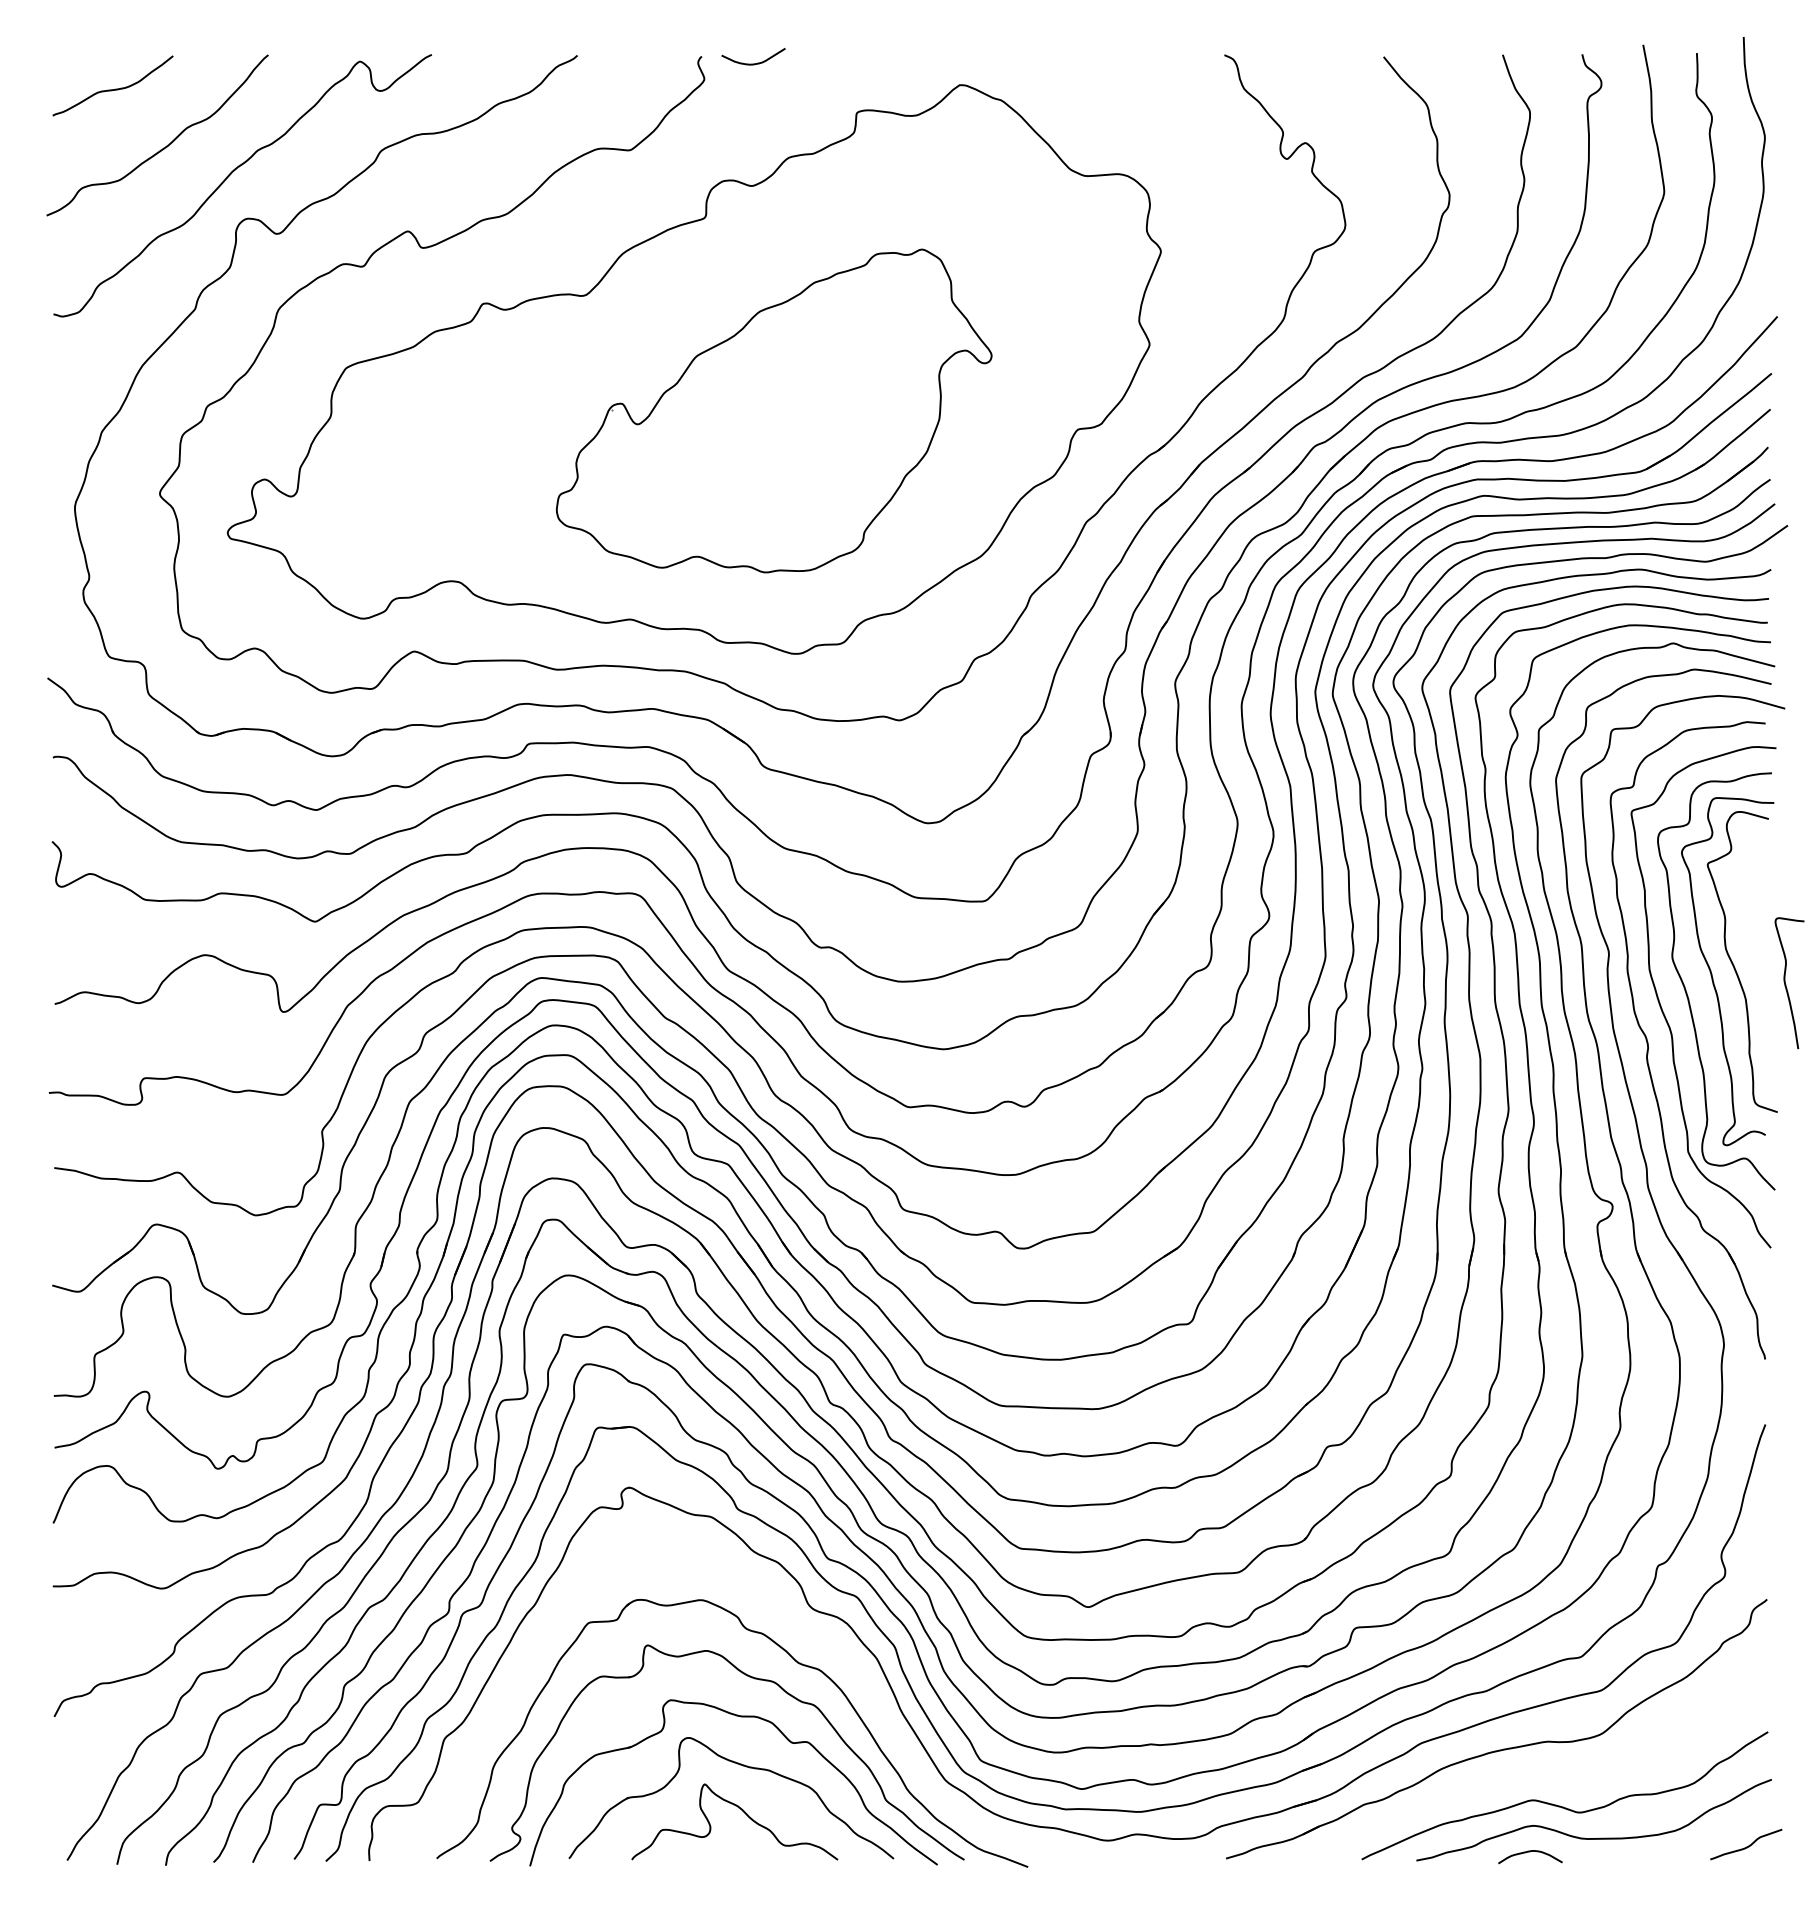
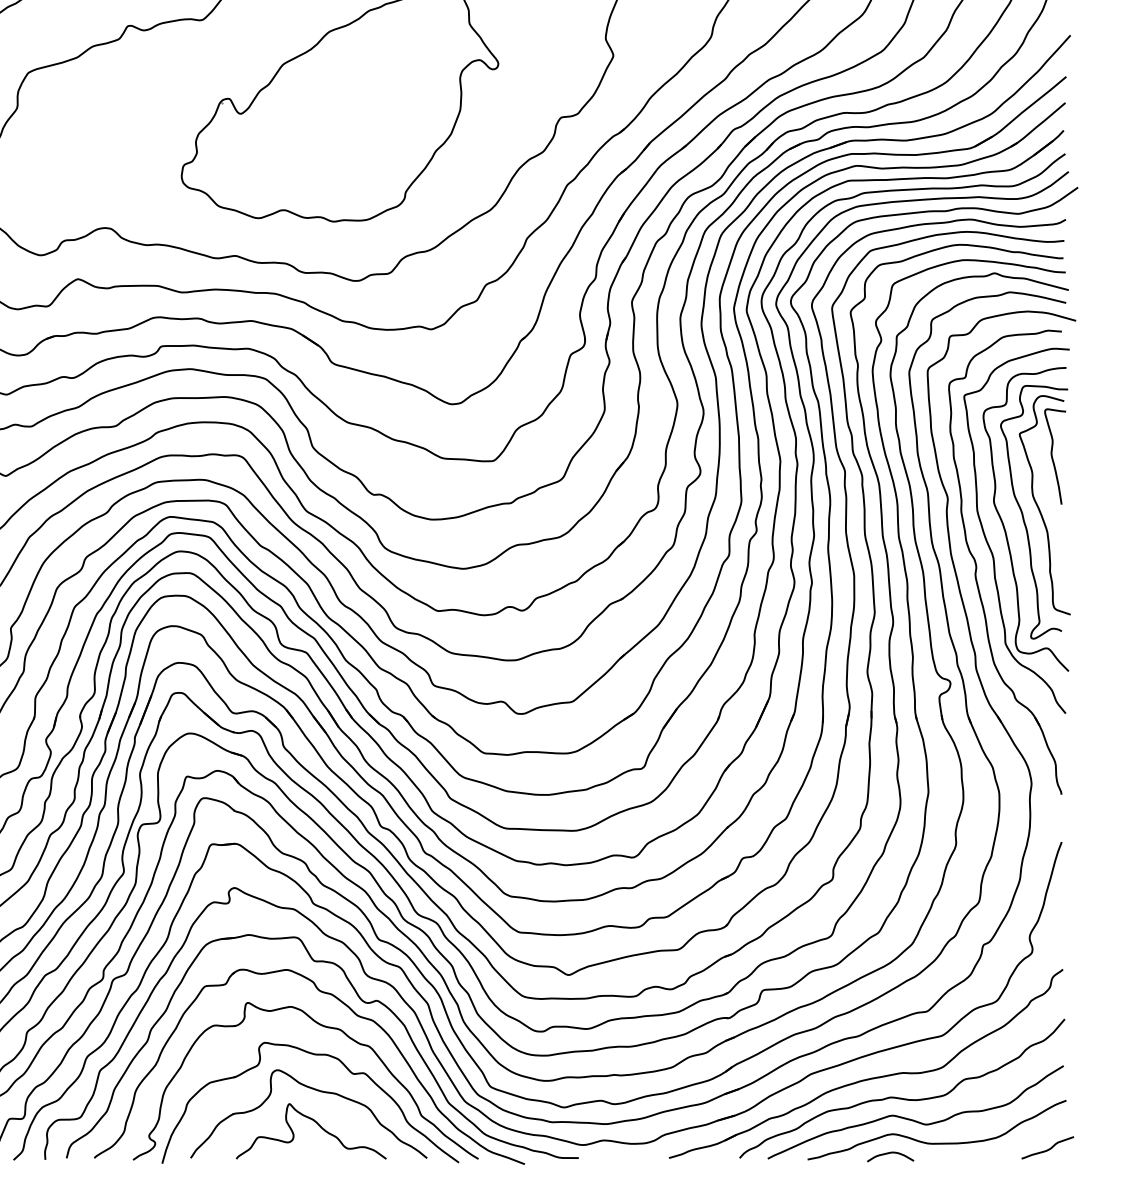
curve: (1786, 984) -> (1053, 457), moved
part: (804, 1643) -> (362, 1001), added
curve: (1543, 1775) -> (900, 1097), added

